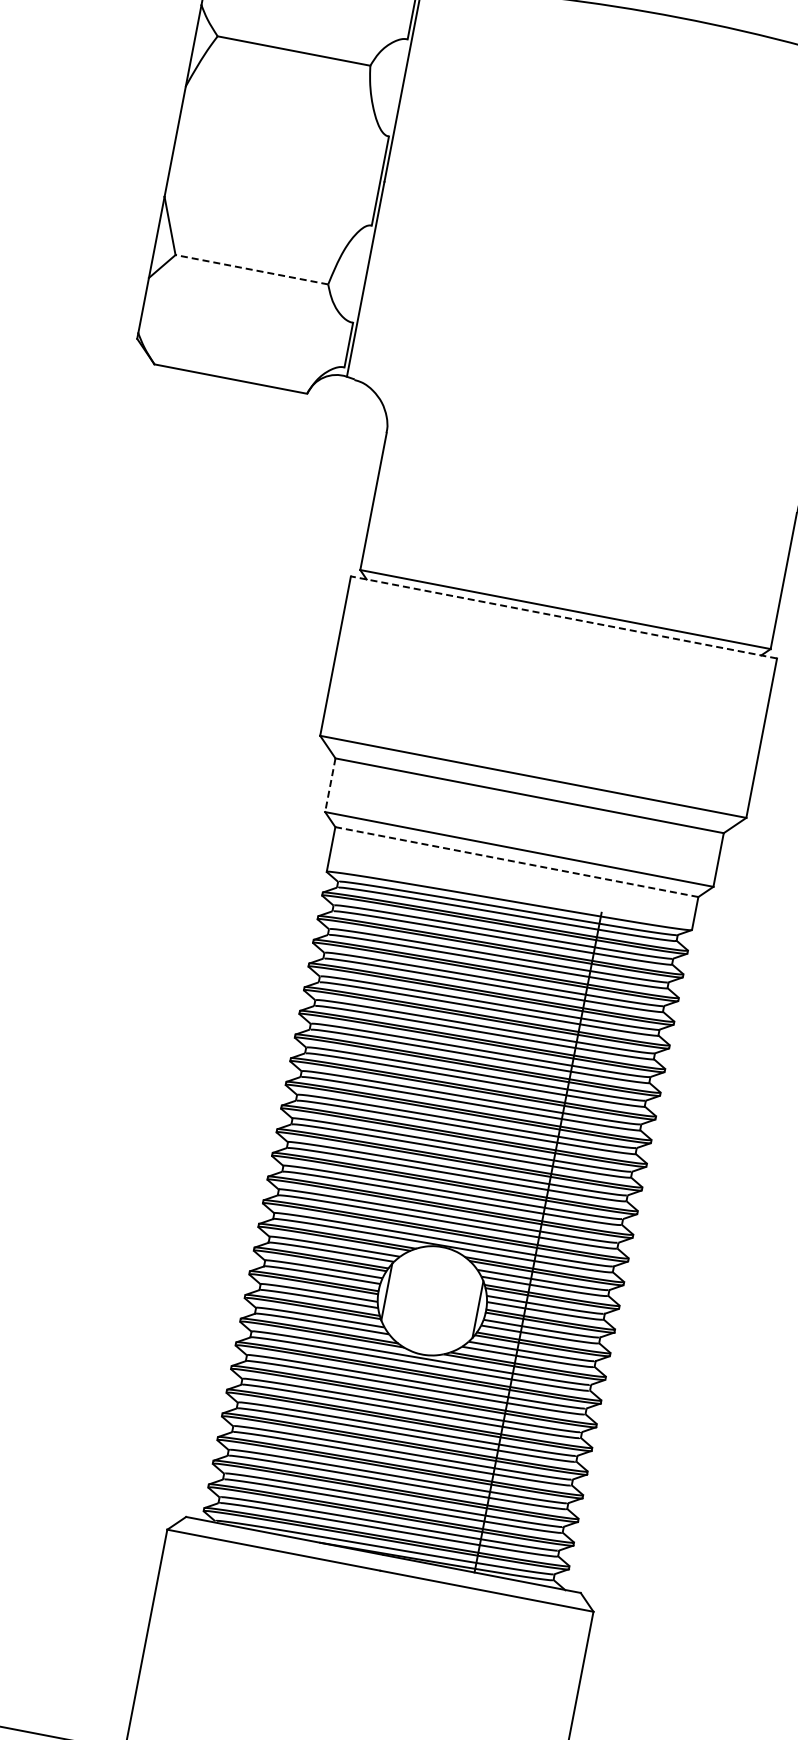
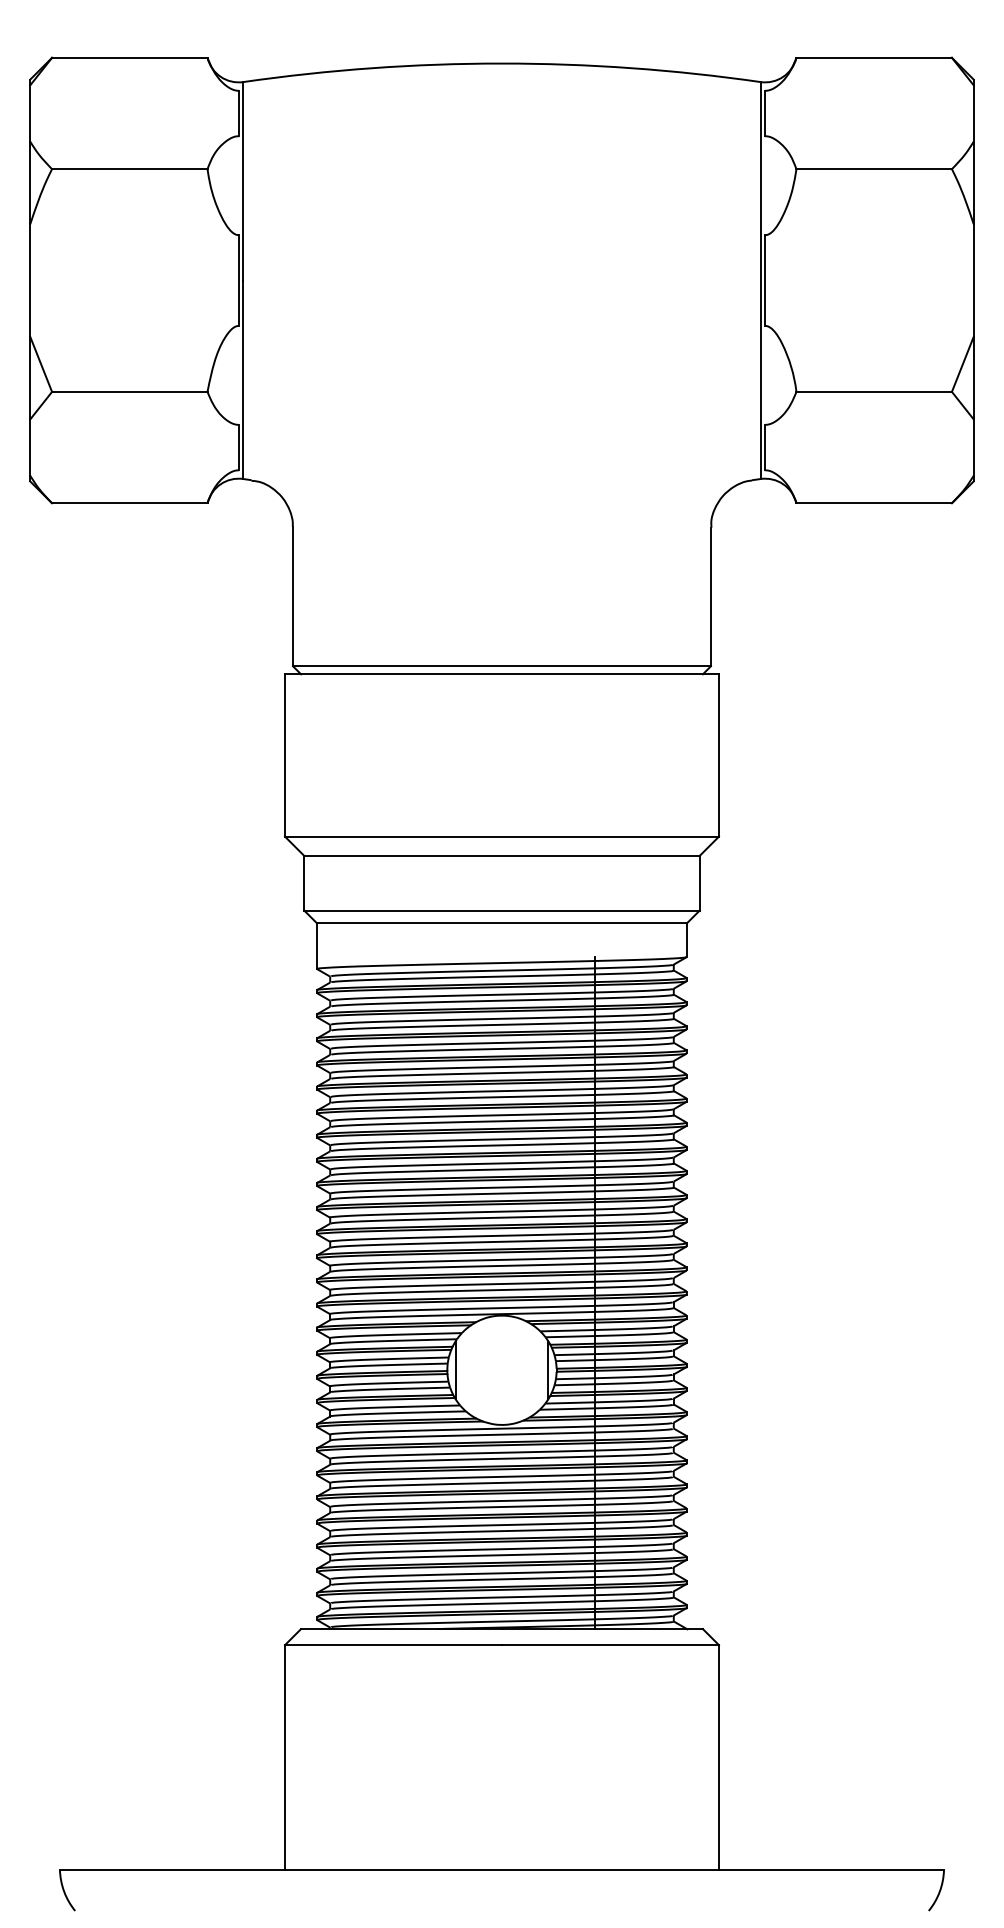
line: (251, 269) -> (129, 391), dashed -> solid
line: (564, 617) -> (502, 674), dashed -> solid
line: (330, 785) -> (304, 883), dashed -> solid
line: (517, 862) -> (502, 923), dashed -> solid

